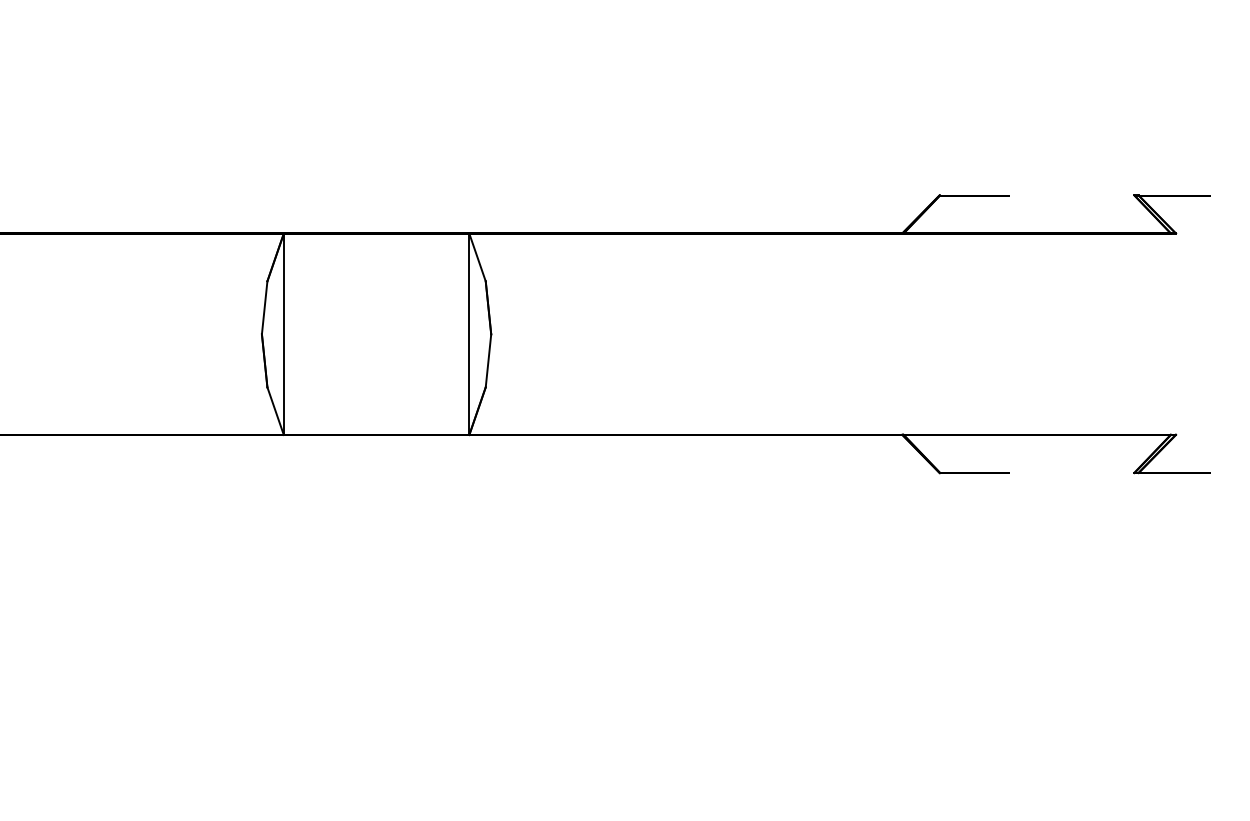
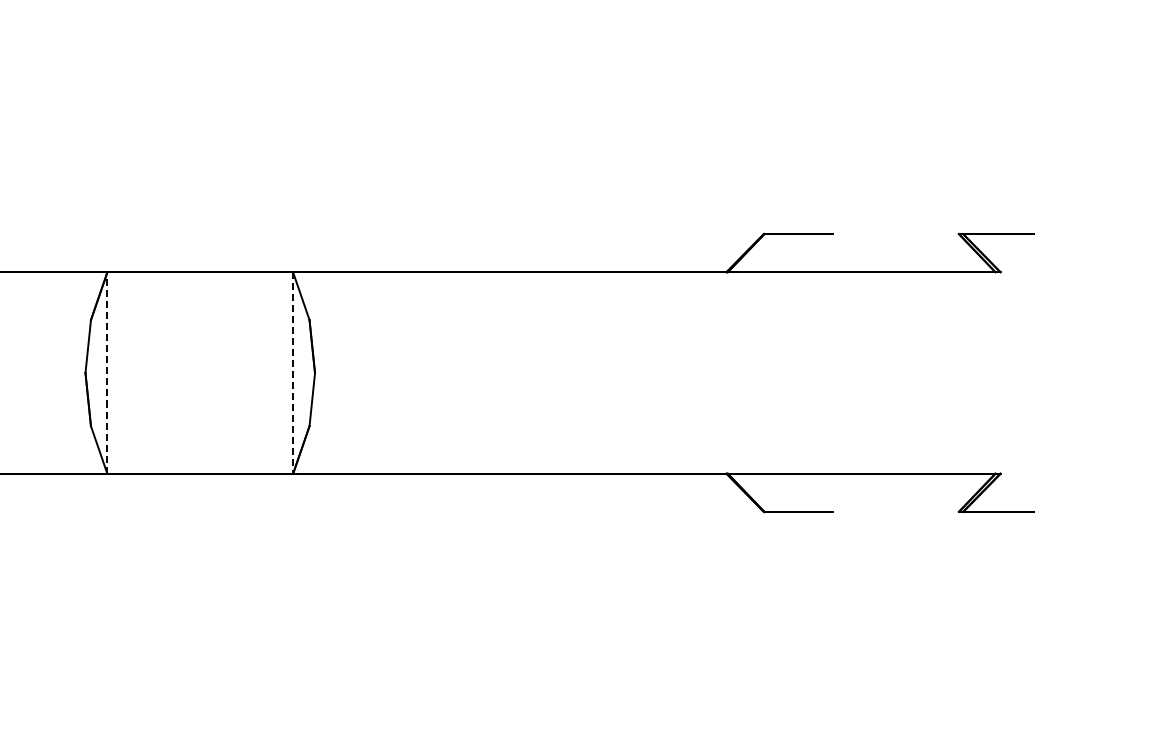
line: (283, 334) -> (107, 373), solid -> dashed
line: (469, 334) -> (293, 373), solid -> dashed

